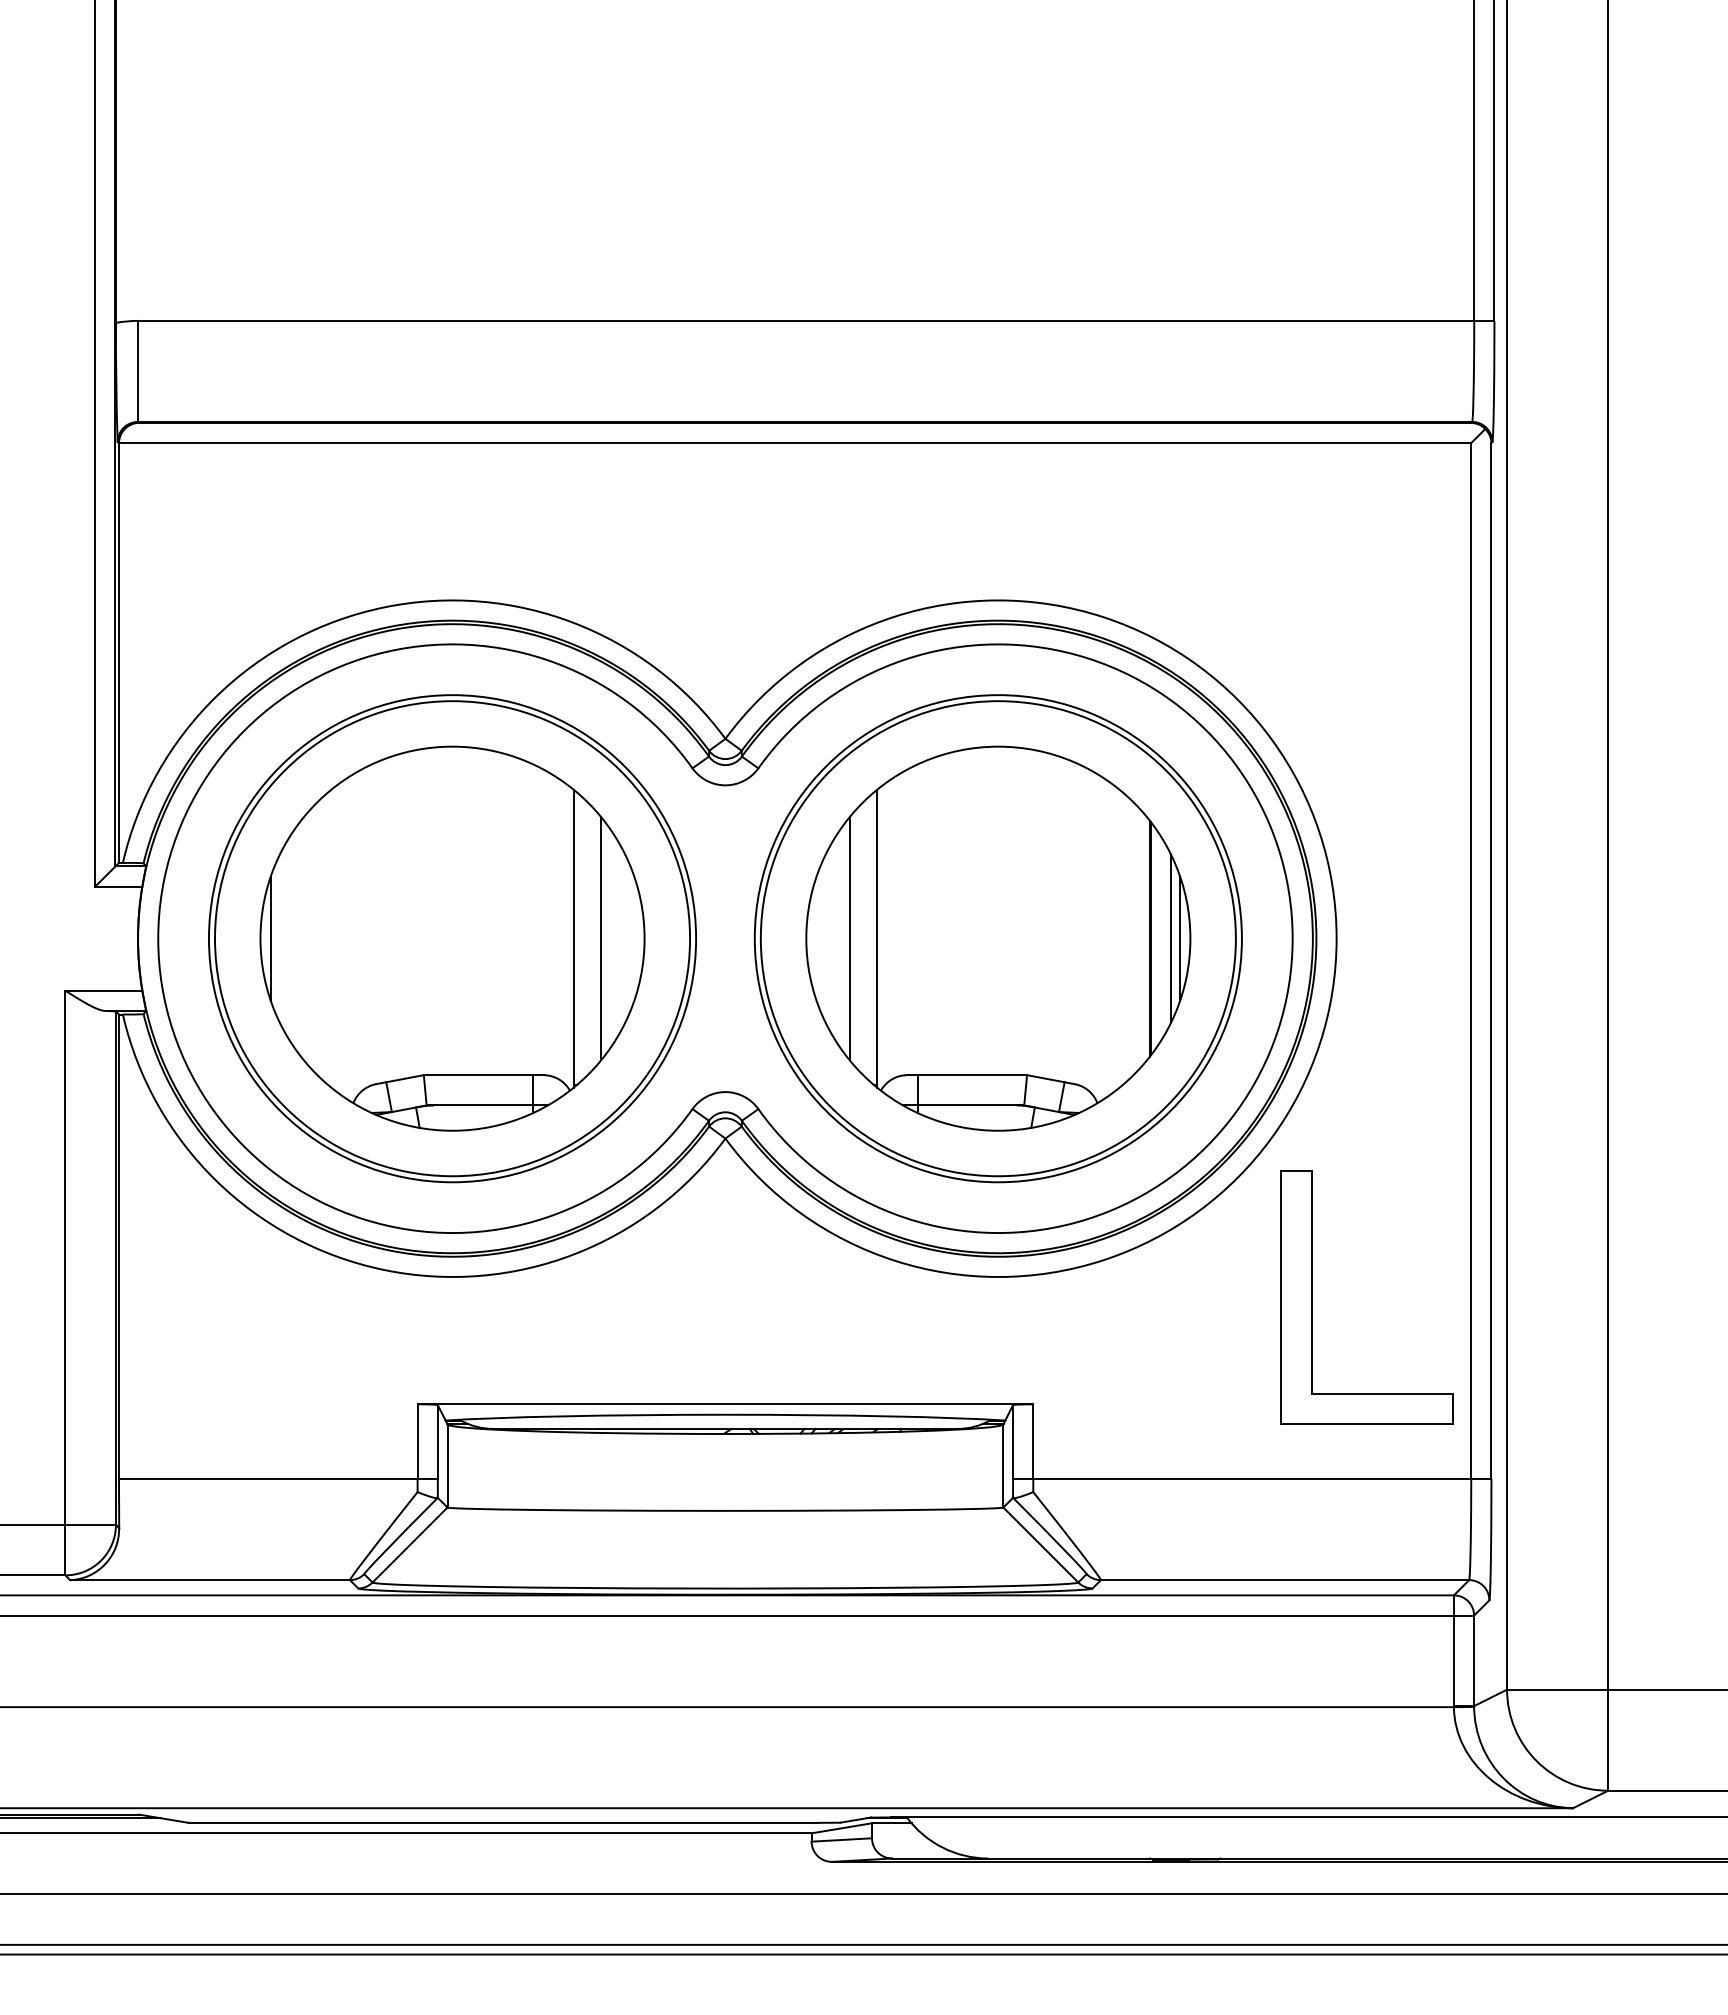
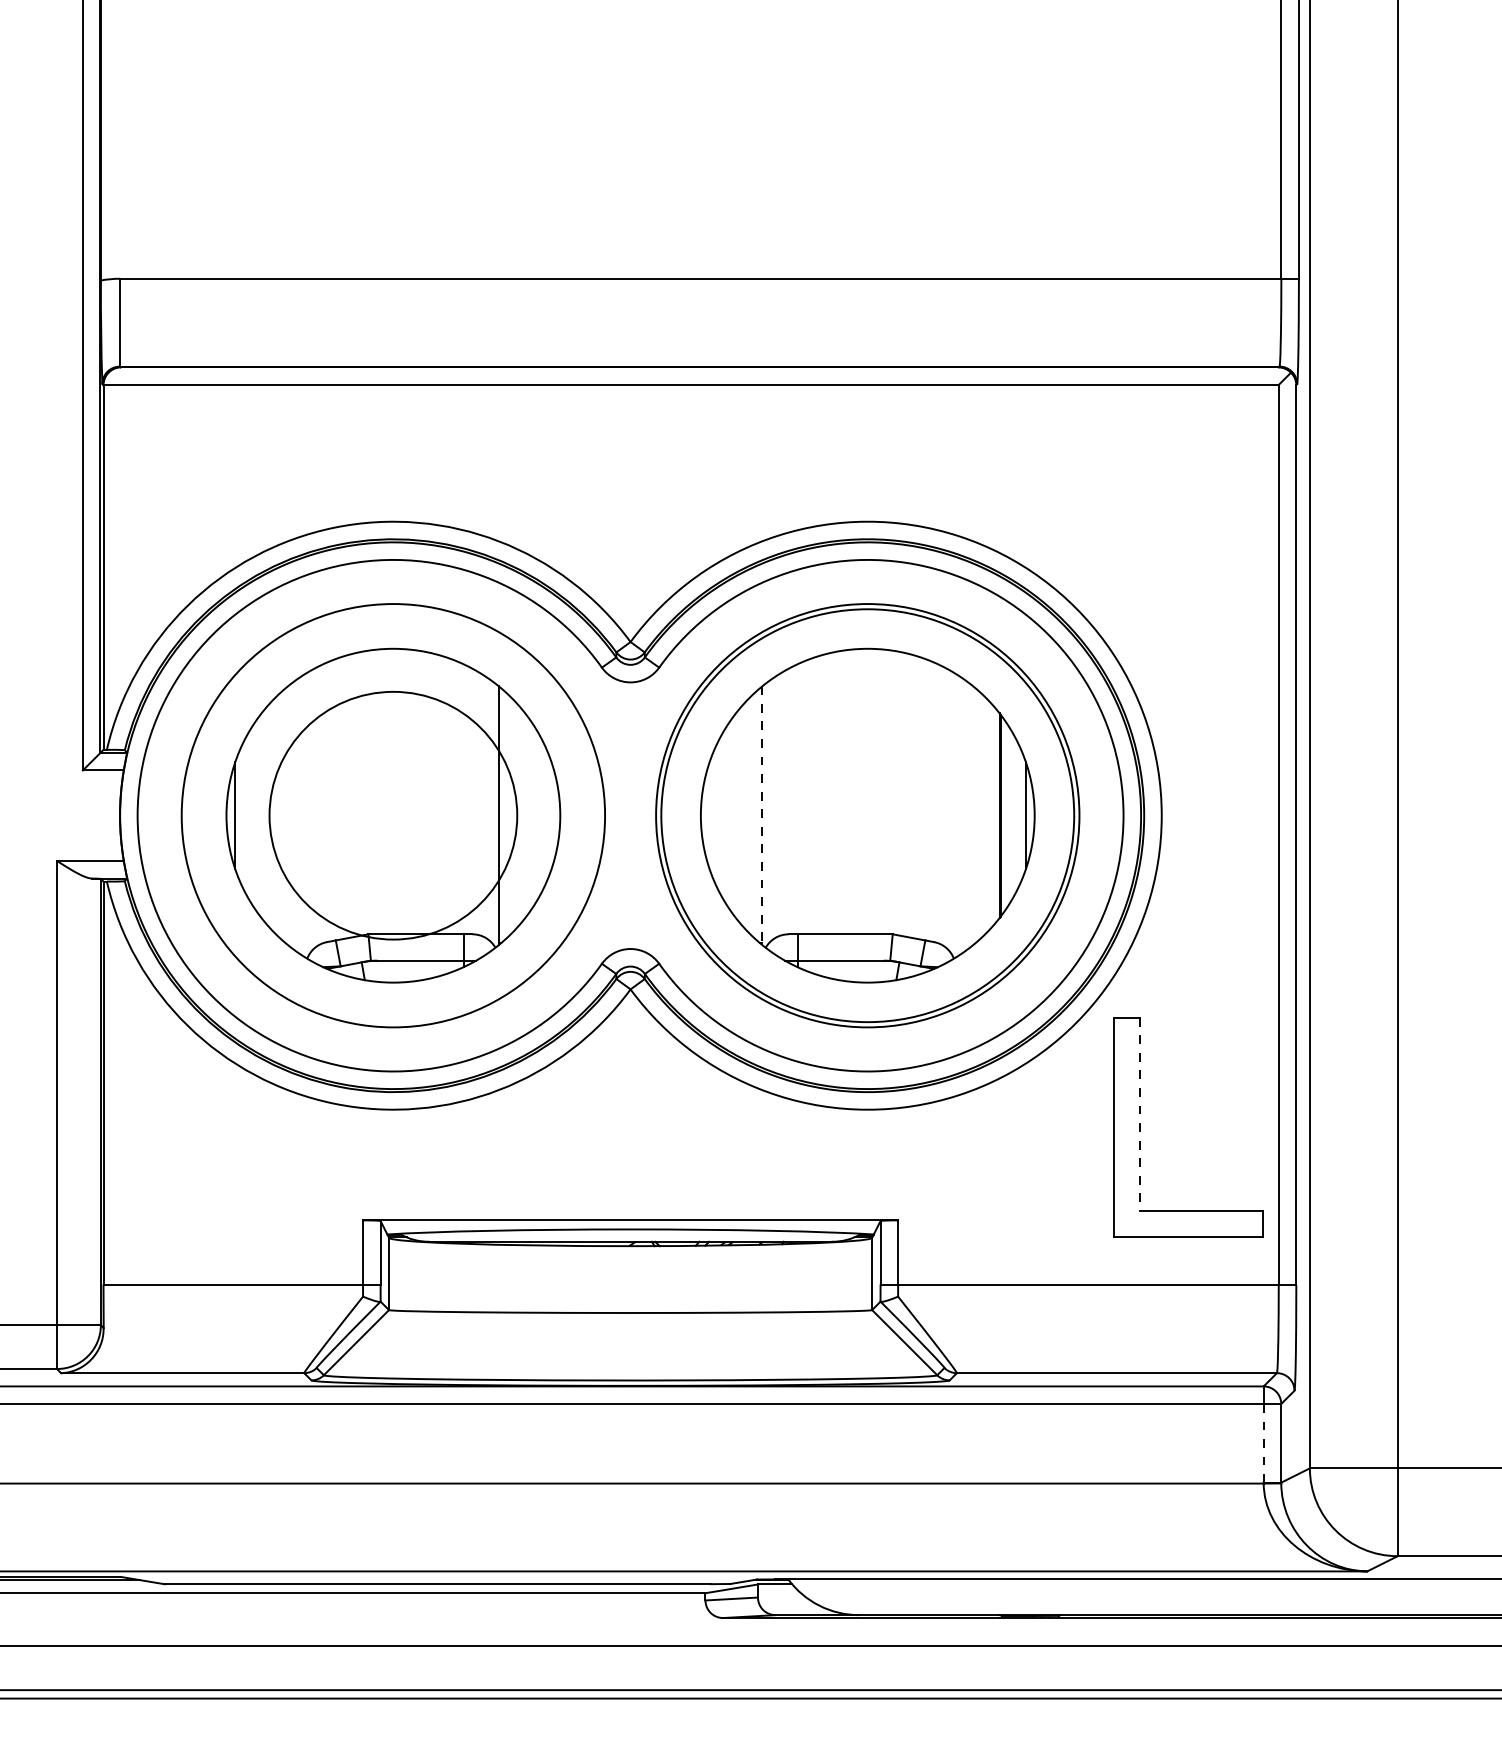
circle: (452, 938) -> (393, 815), size x0.6
line: (601, 938) -> (522, 815), removed
line: (849, 938) -> (738, 815), removed
line: (877, 938) -> (762, 815), solid -> dashed
line: (1171, 938) -> (1018, 815), removed
line: (1311, 1282) -> (1139, 1114), solid -> dashed
line: (1453, 1661) -> (1263, 1443), solid -> dashed

